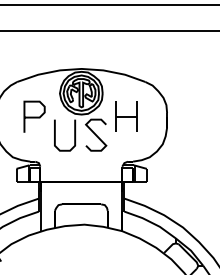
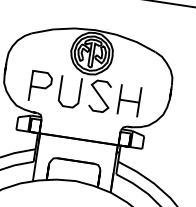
curve: (34, 116) -> (40, 86), moved
part: (126, 116) -> (129, 101), moved

